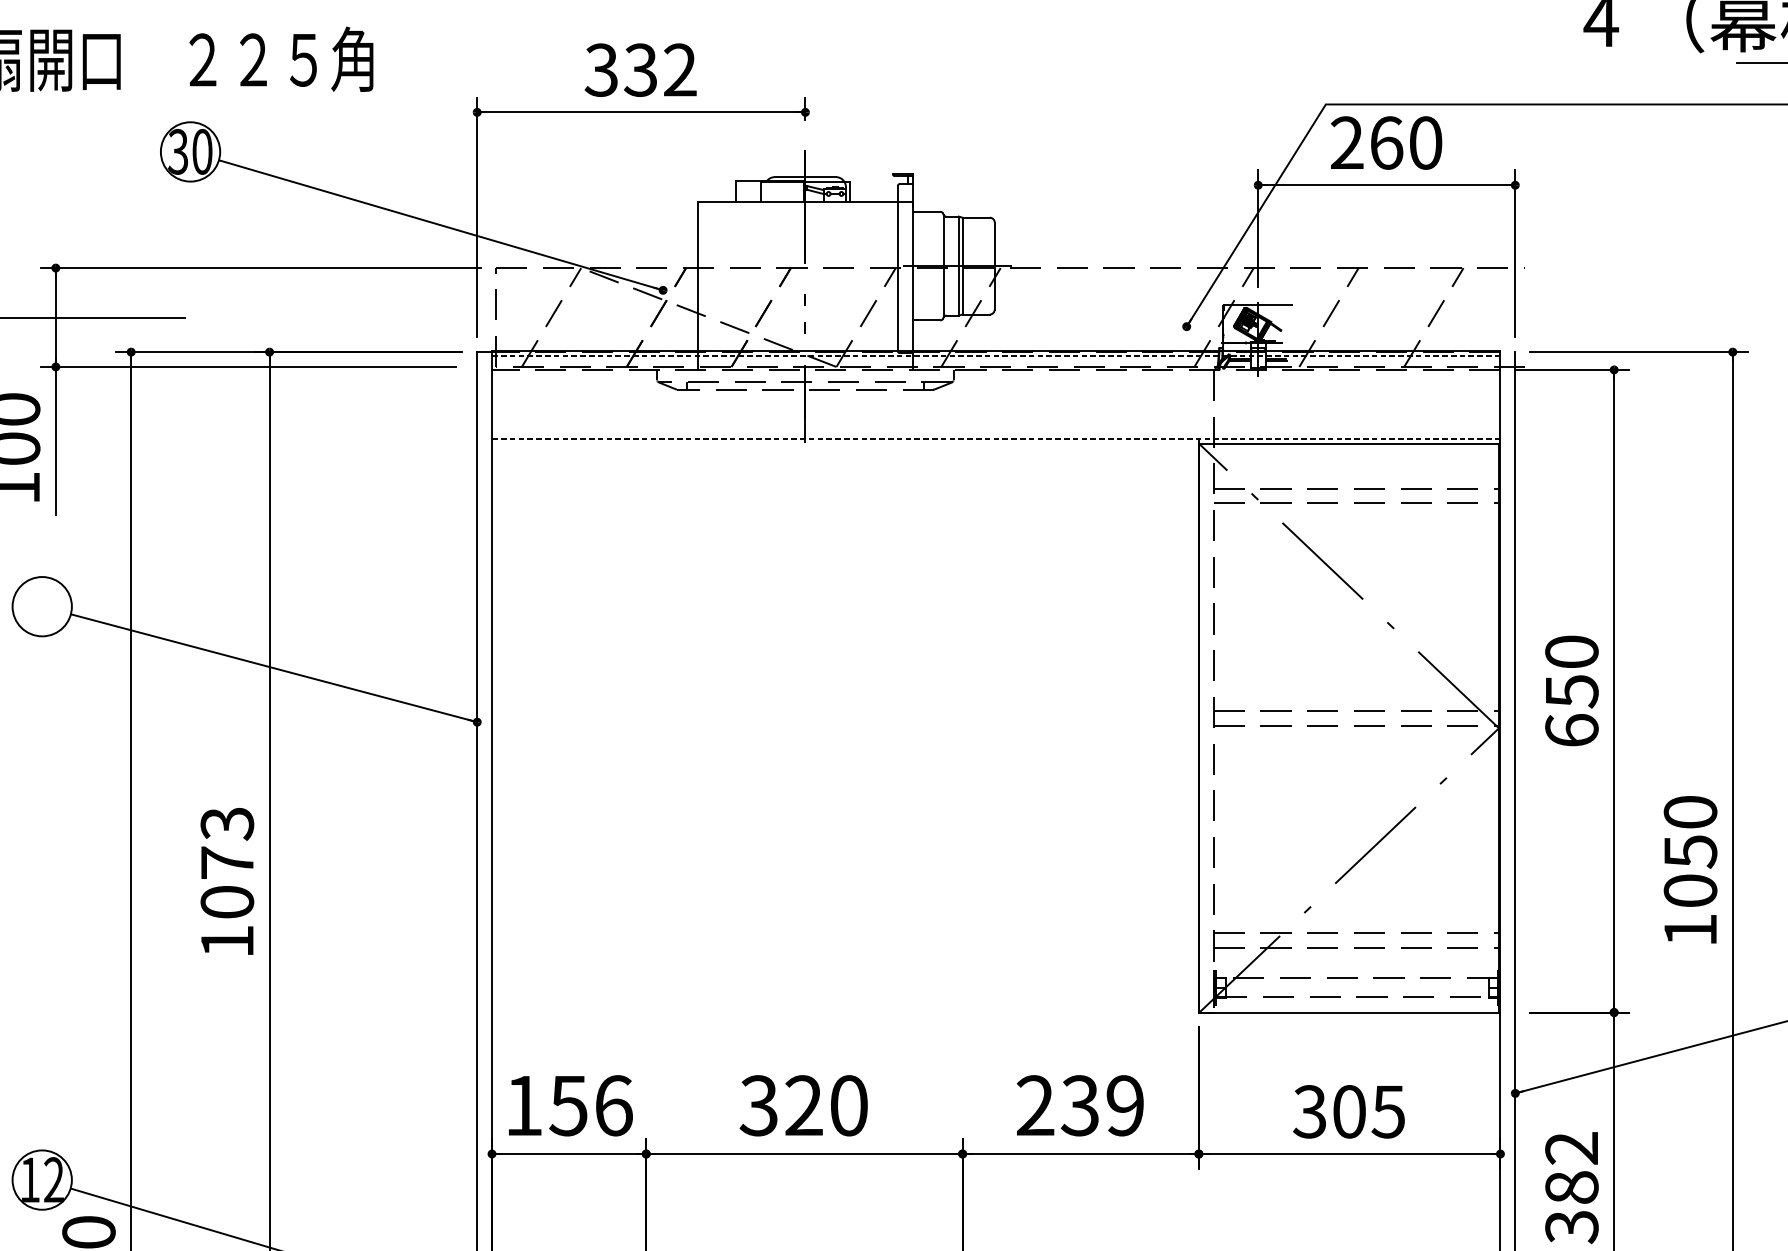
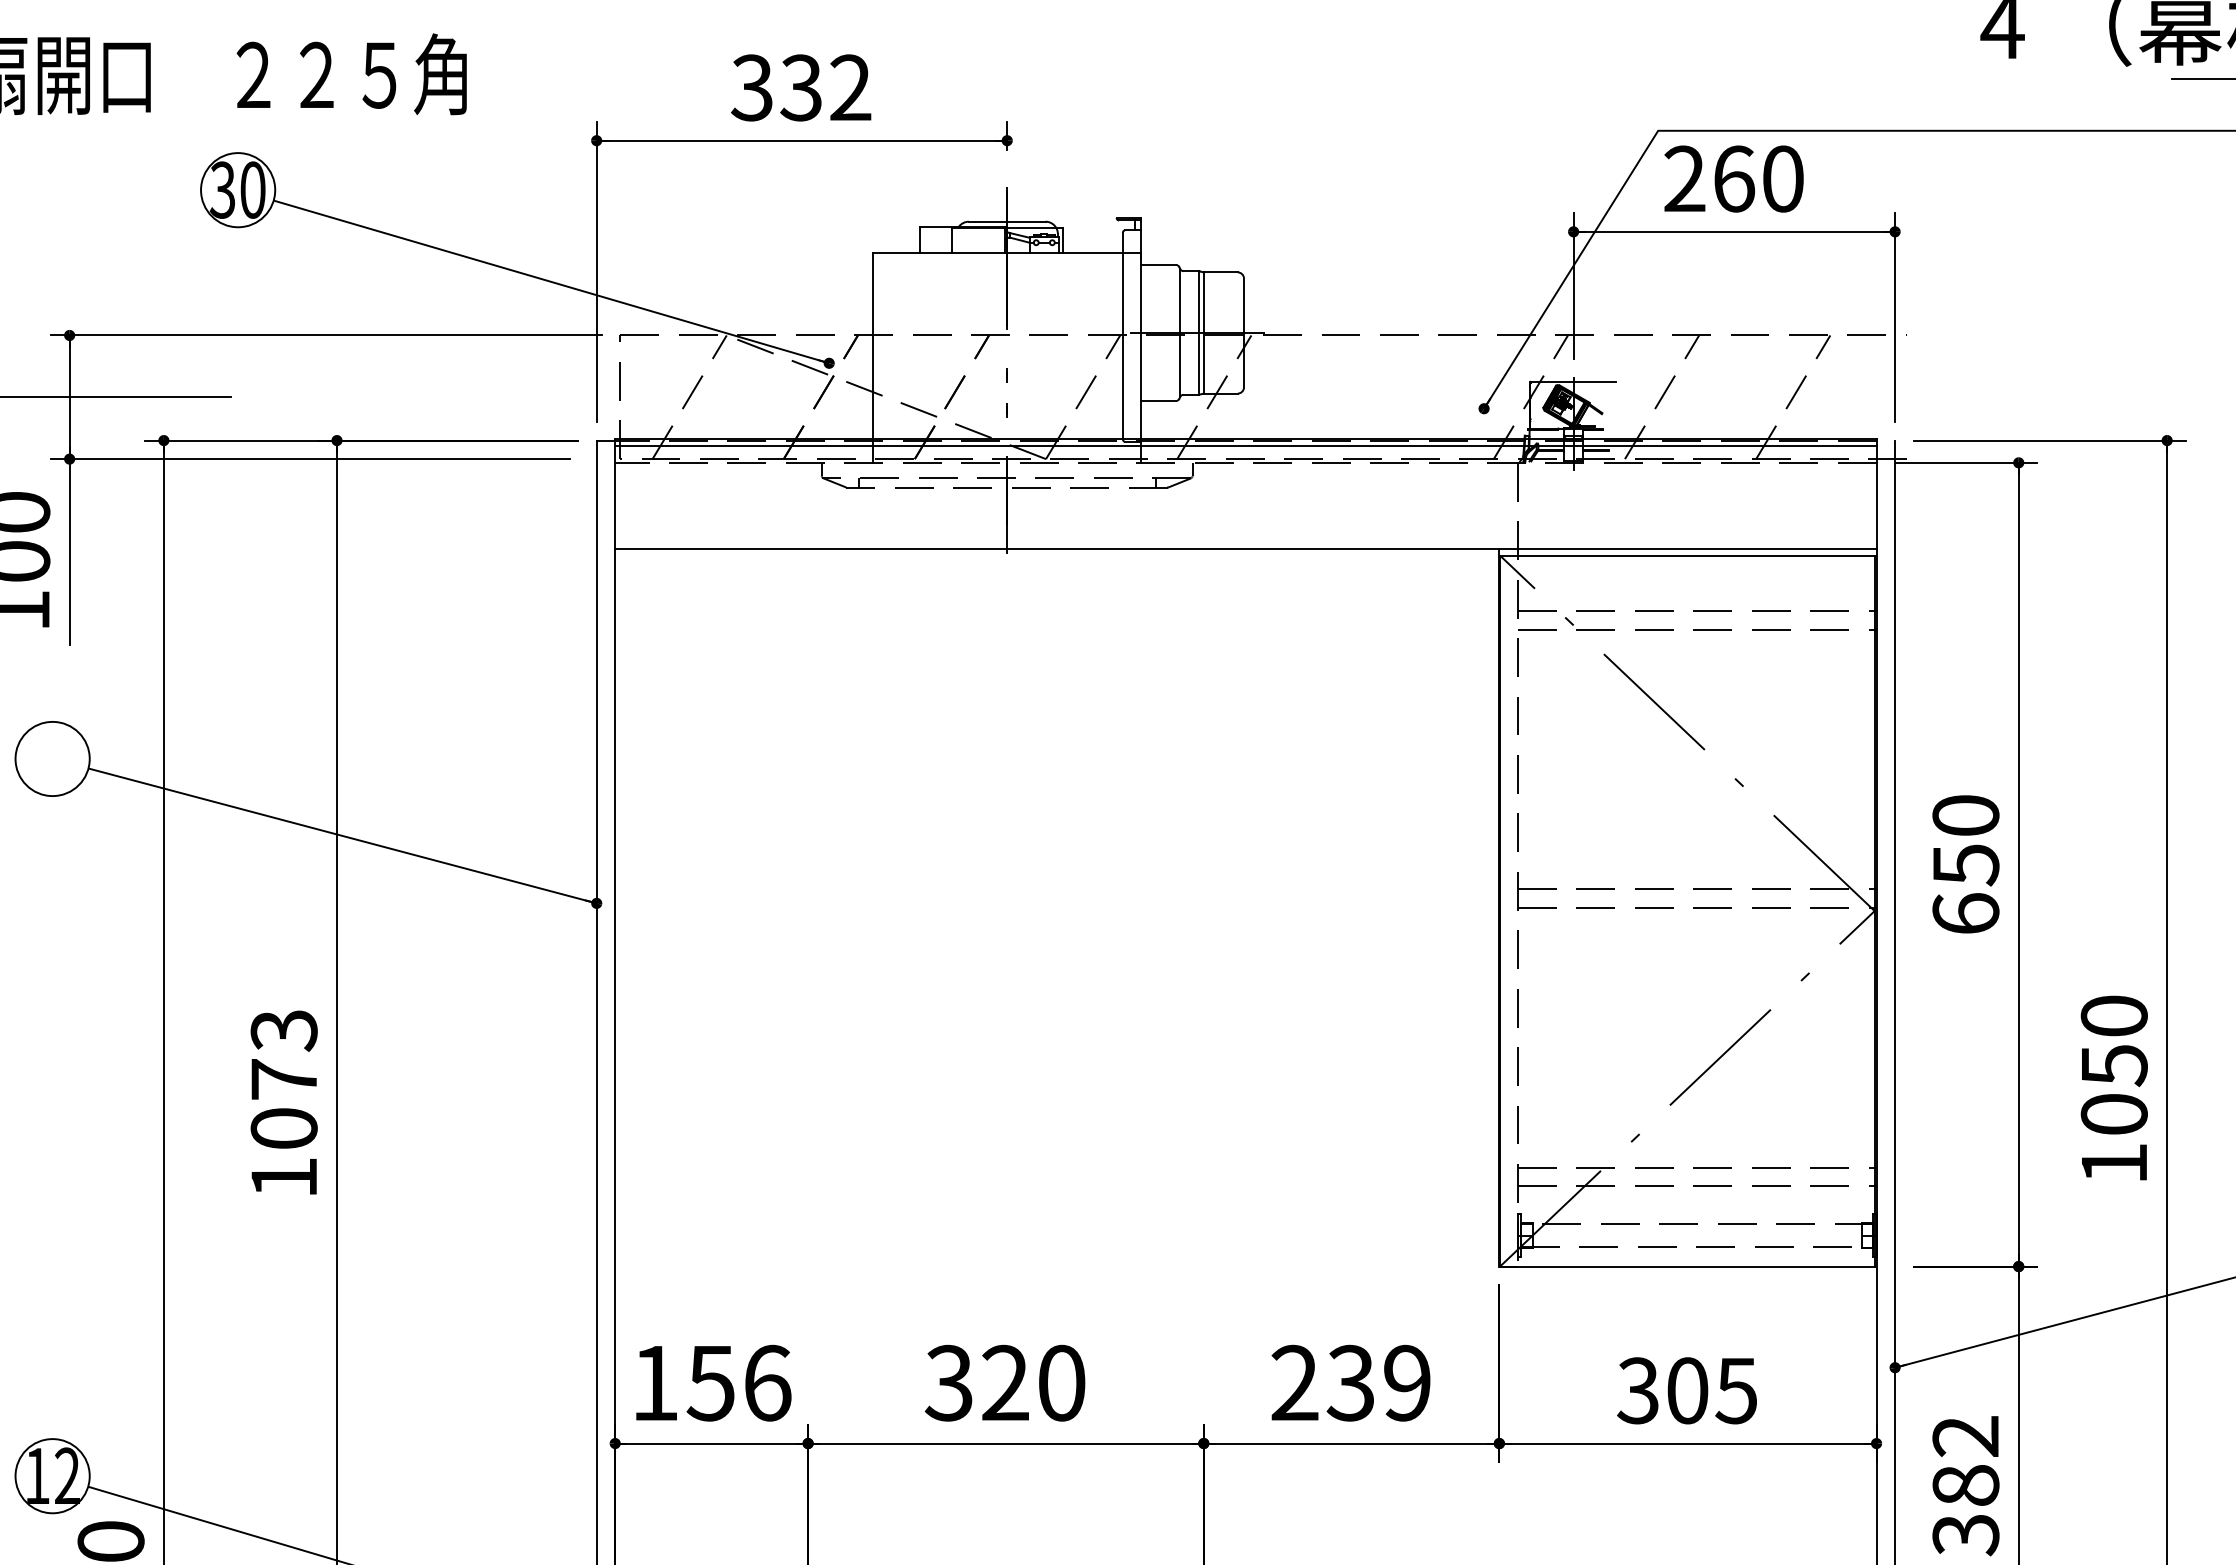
line: (995, 356) -> (1245, 445), dashed -> solid
line: (995, 439) -> (1245, 549), dashed -> solid

